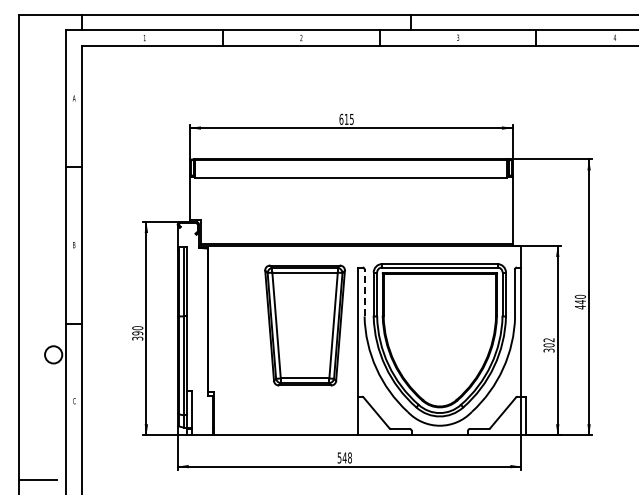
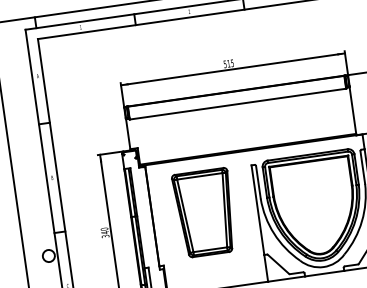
text: (341, 119) -> (225, 64), 615 -> 515
line: (364, 292) -> (258, 182), dashed -> solid
part: (304, 325) -> (204, 213), moved
text: (137, 333) -> (104, 232), 390 -> 340

